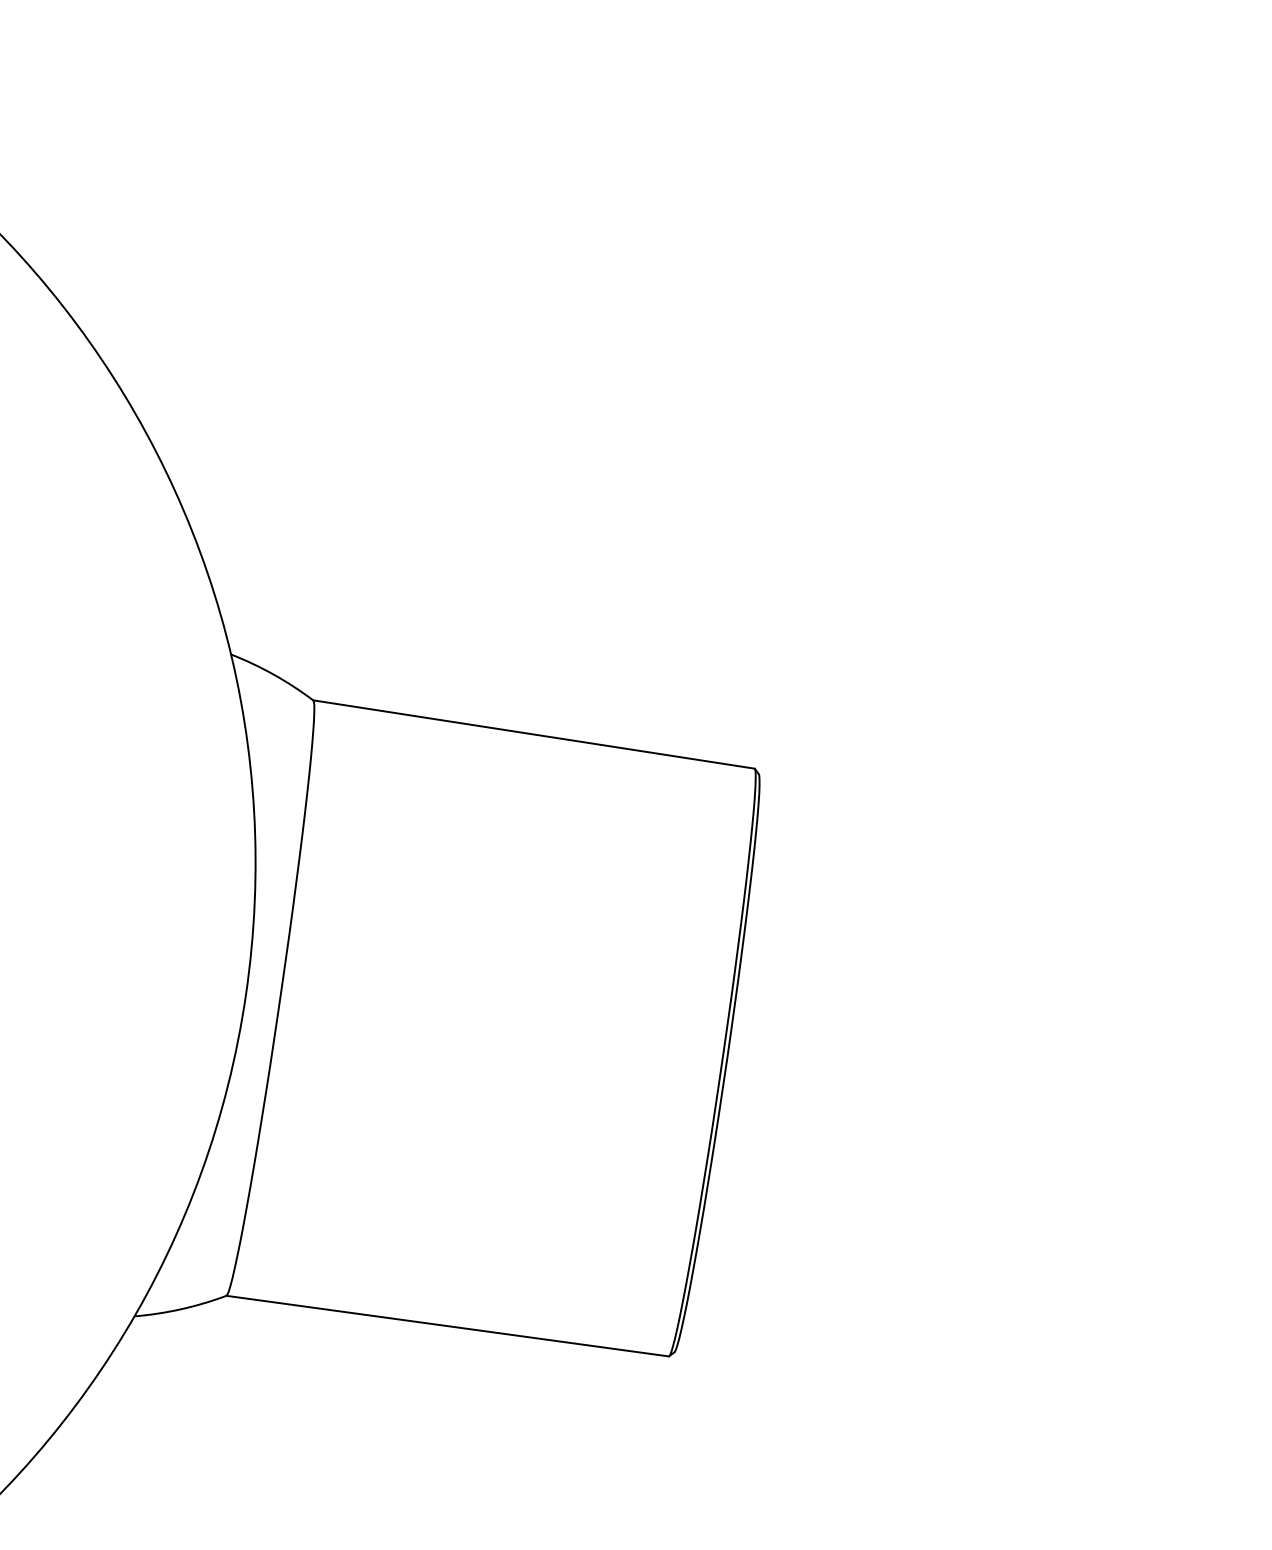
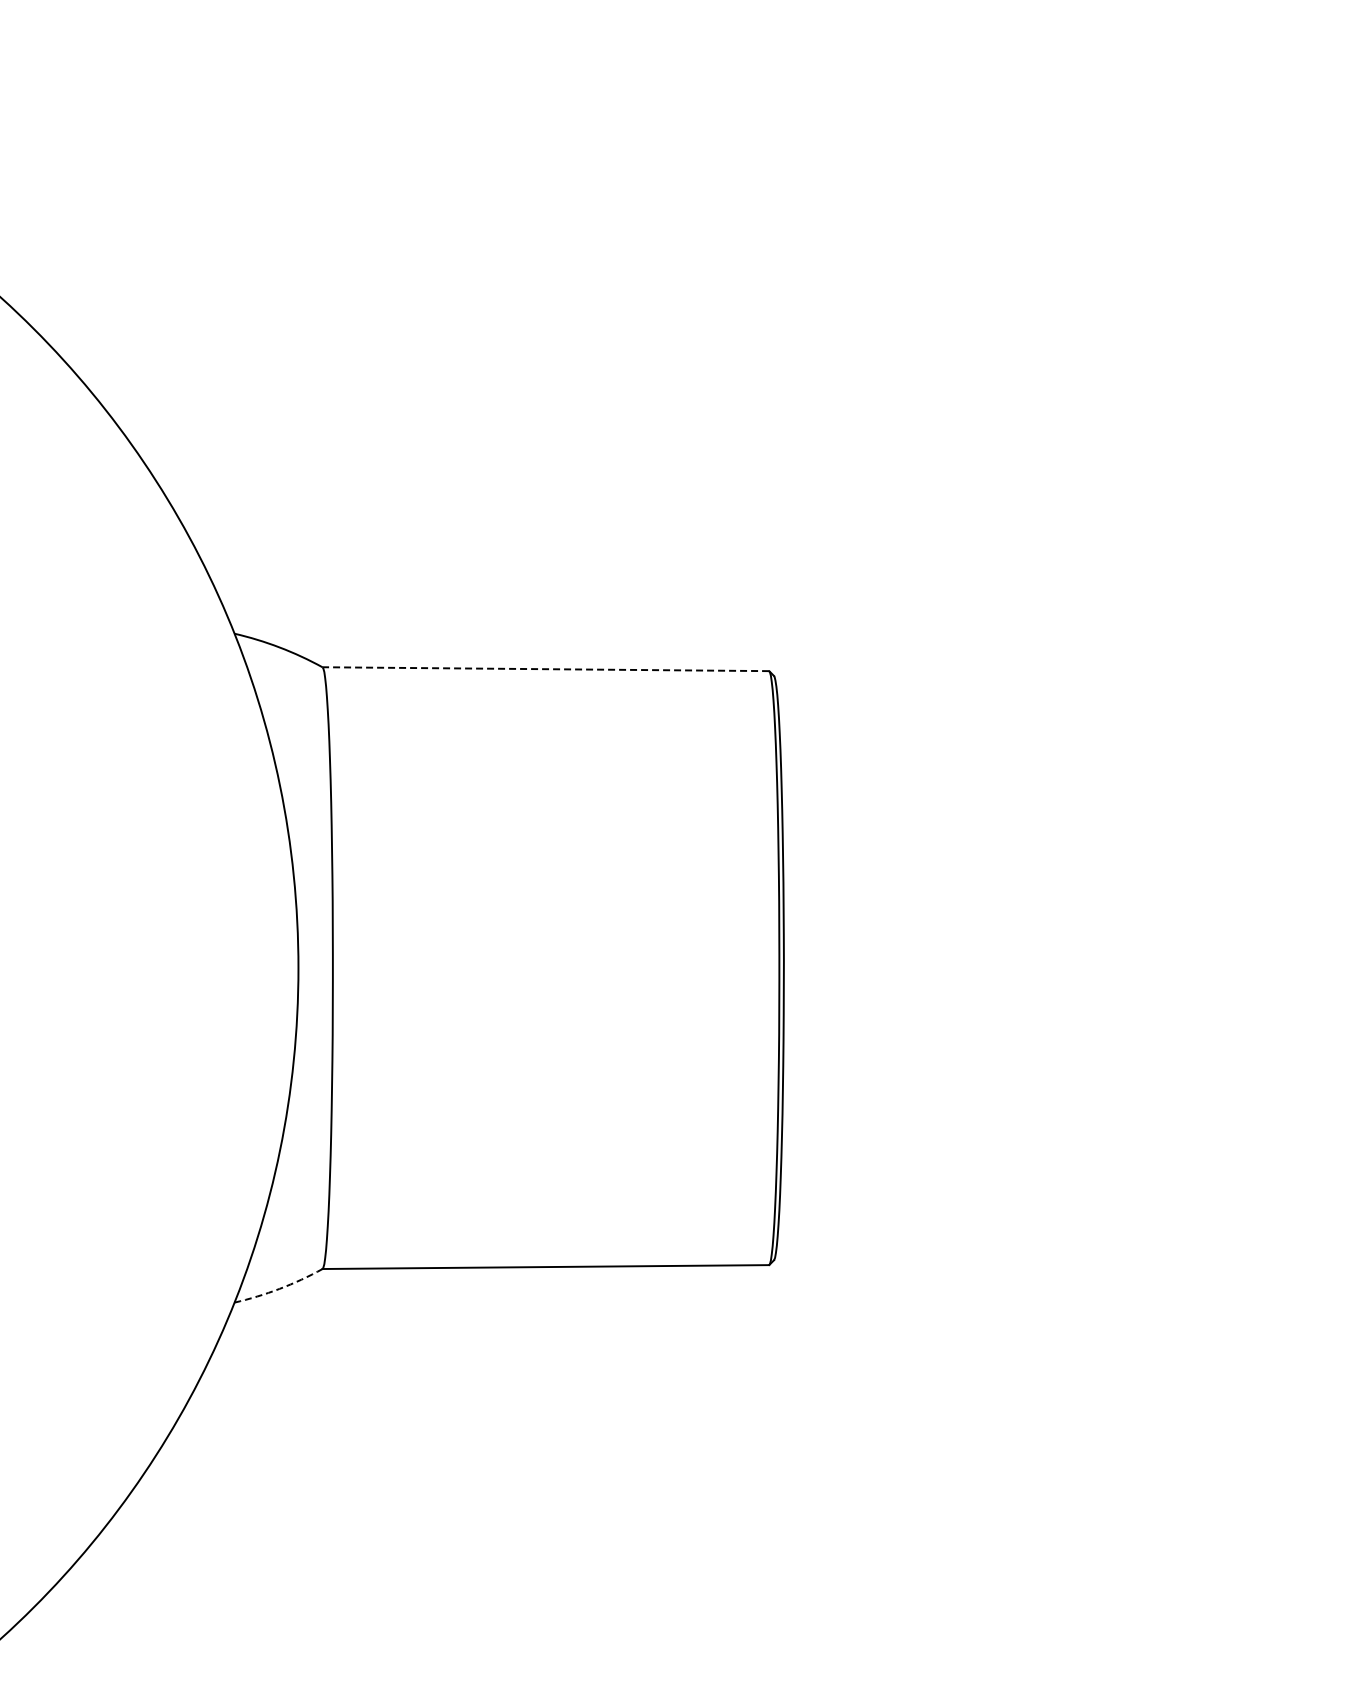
line: (533, 734) -> (545, 669), solid -> dashed
arc: (181, 1308) -> (279, 1288), solid -> dashed

